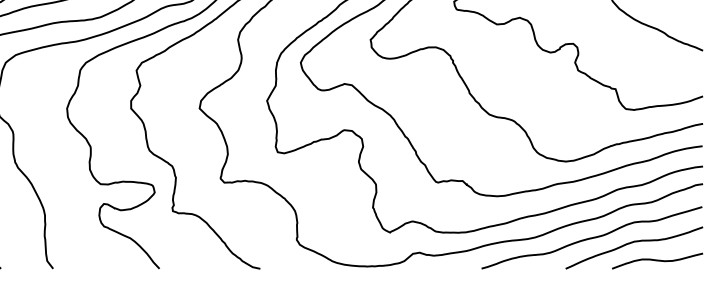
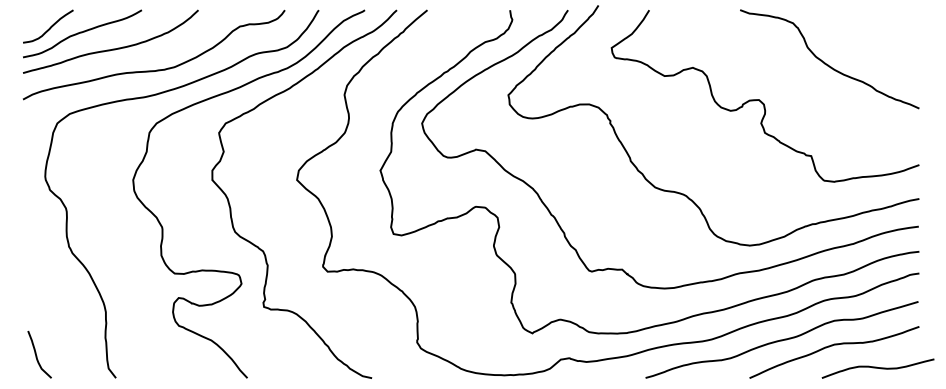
curve: (657, 260) -> (877, 368), moved

